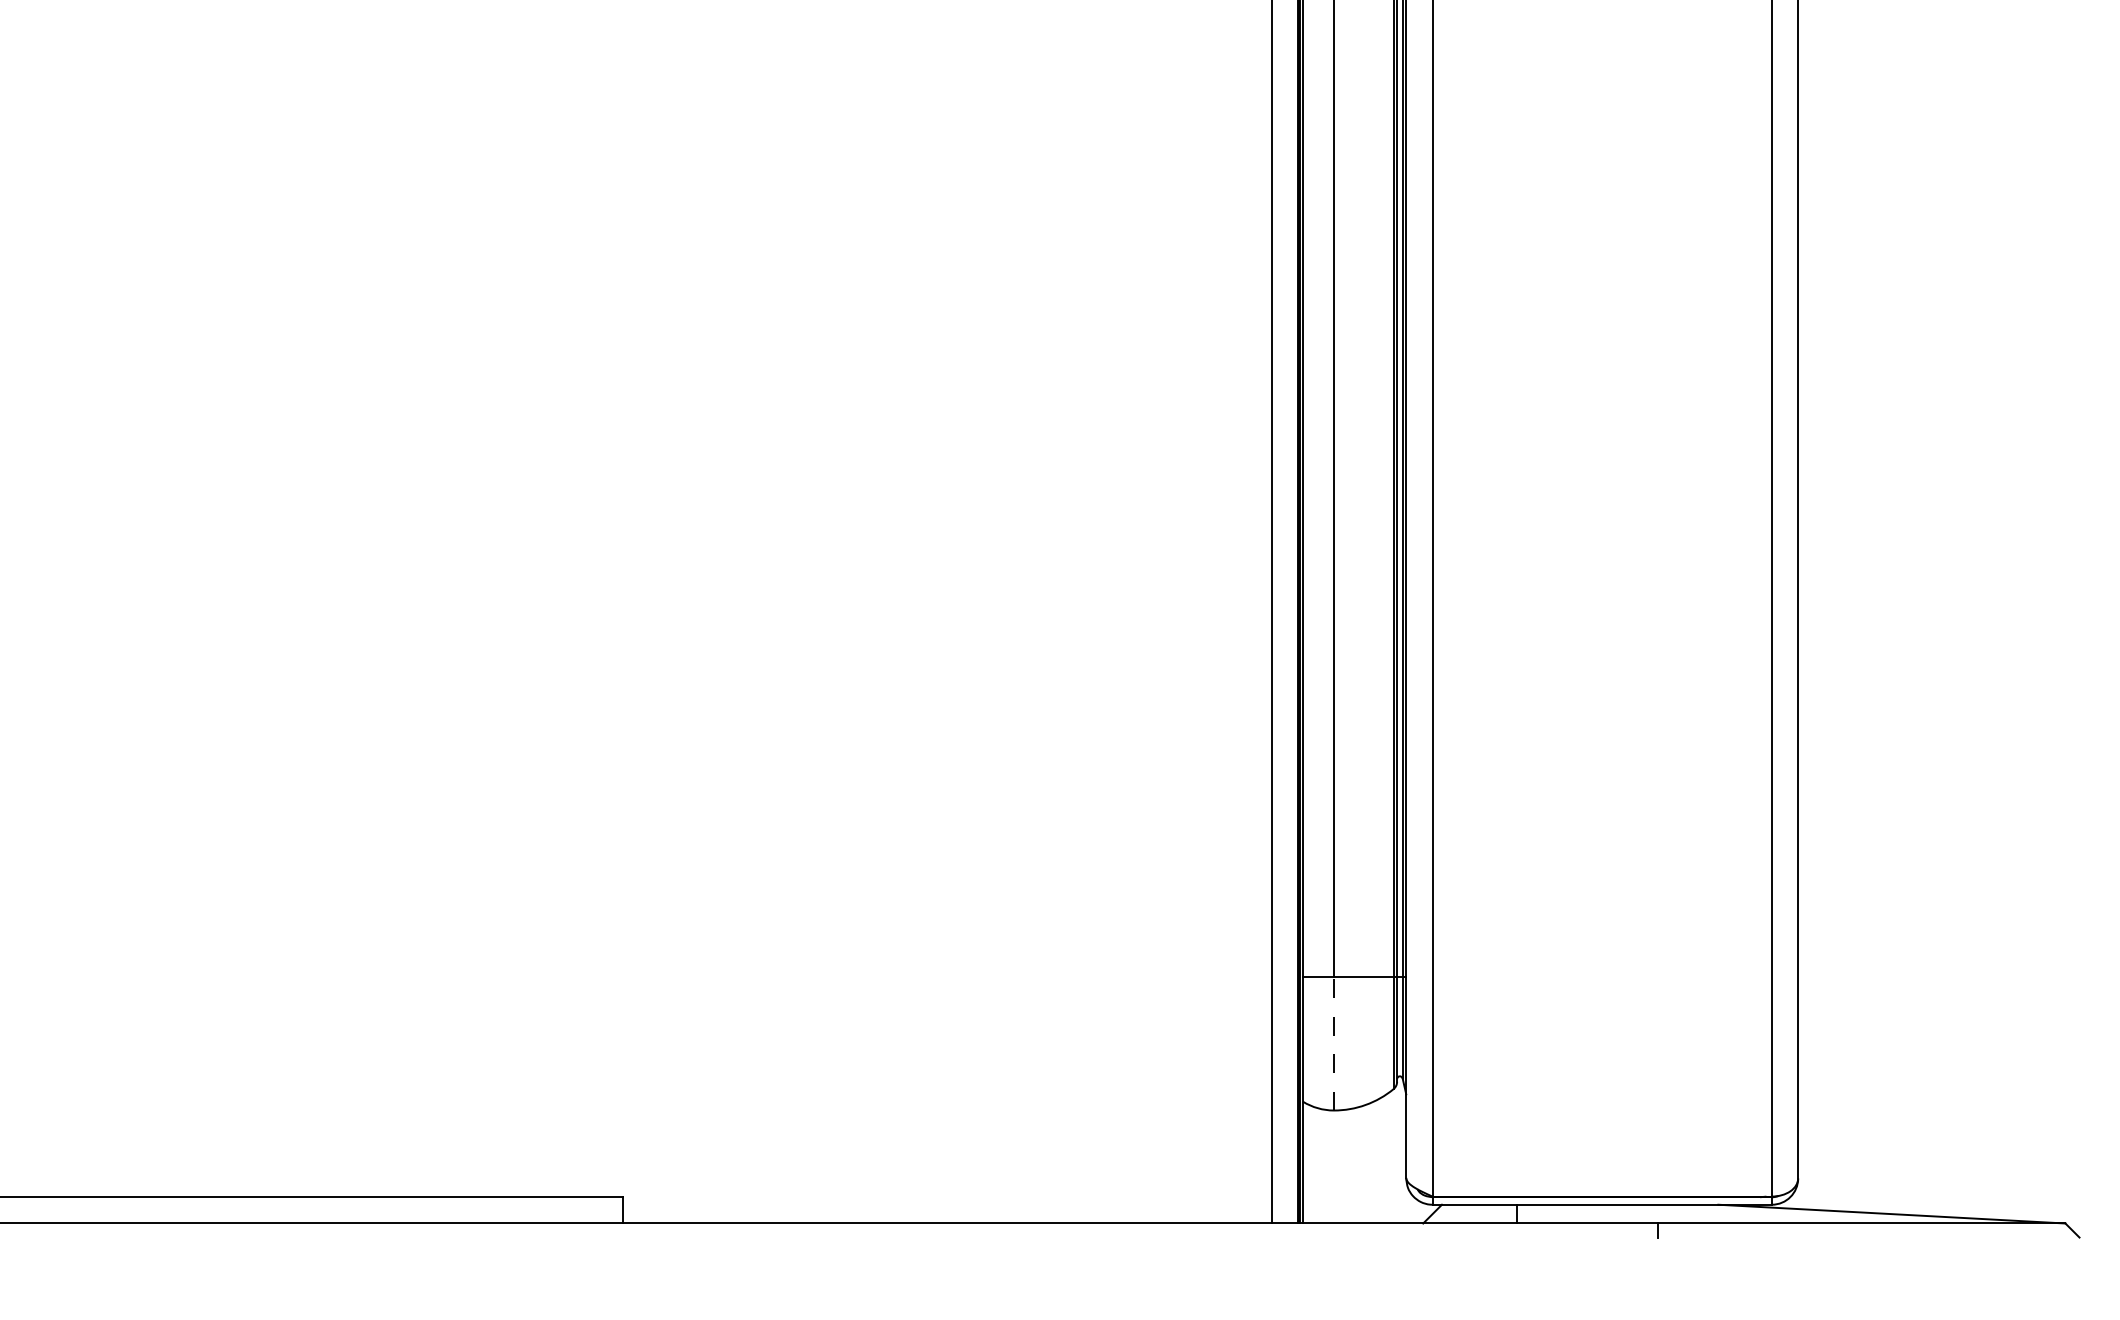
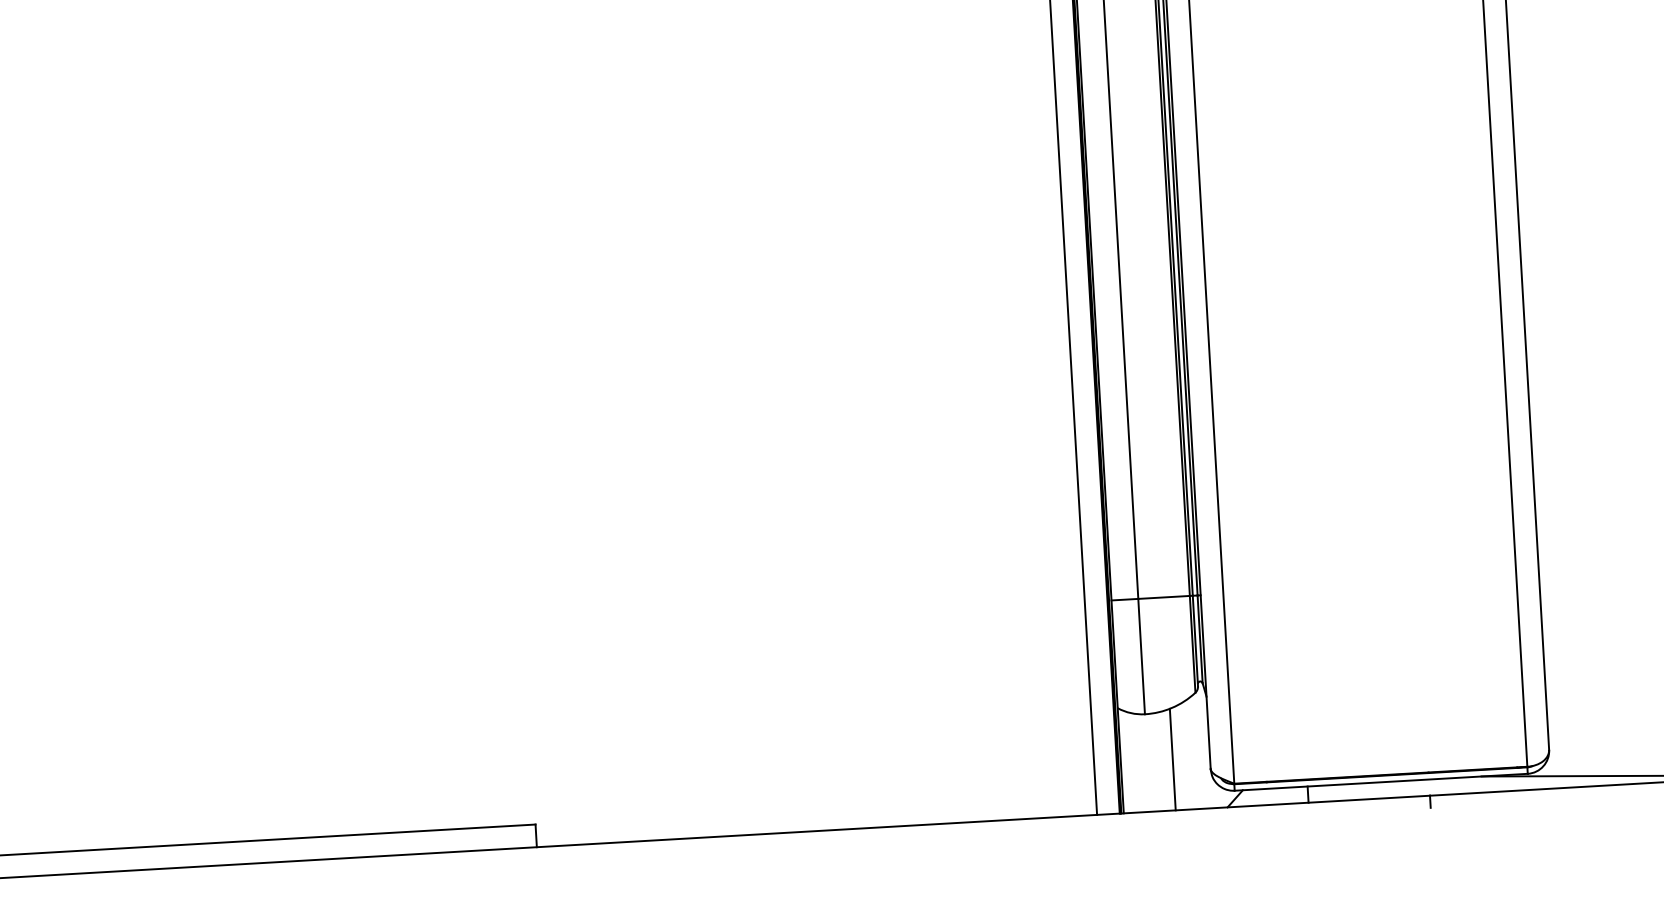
line: (1333, 1043) -> (1141, 656), dashed -> solid
line: (1363, 1164) -> (1173, 759), added

